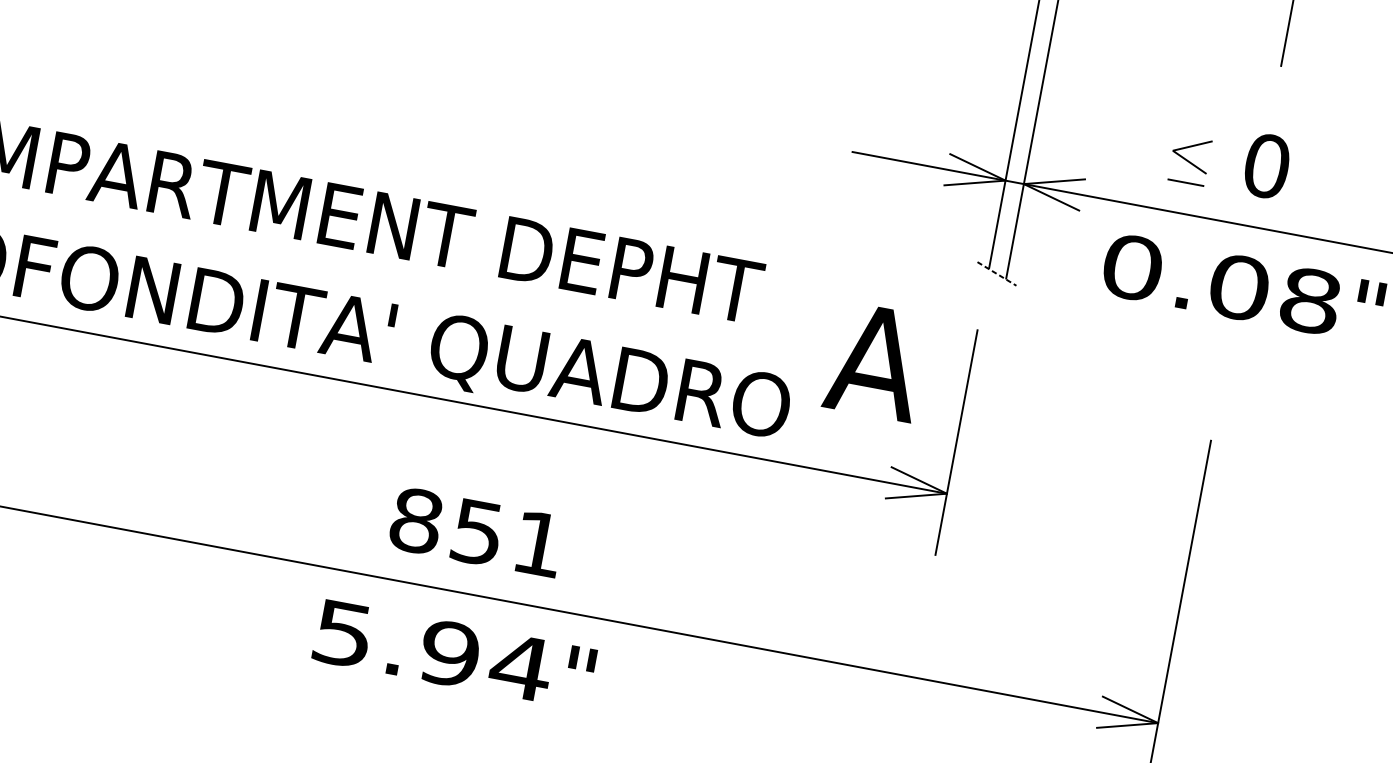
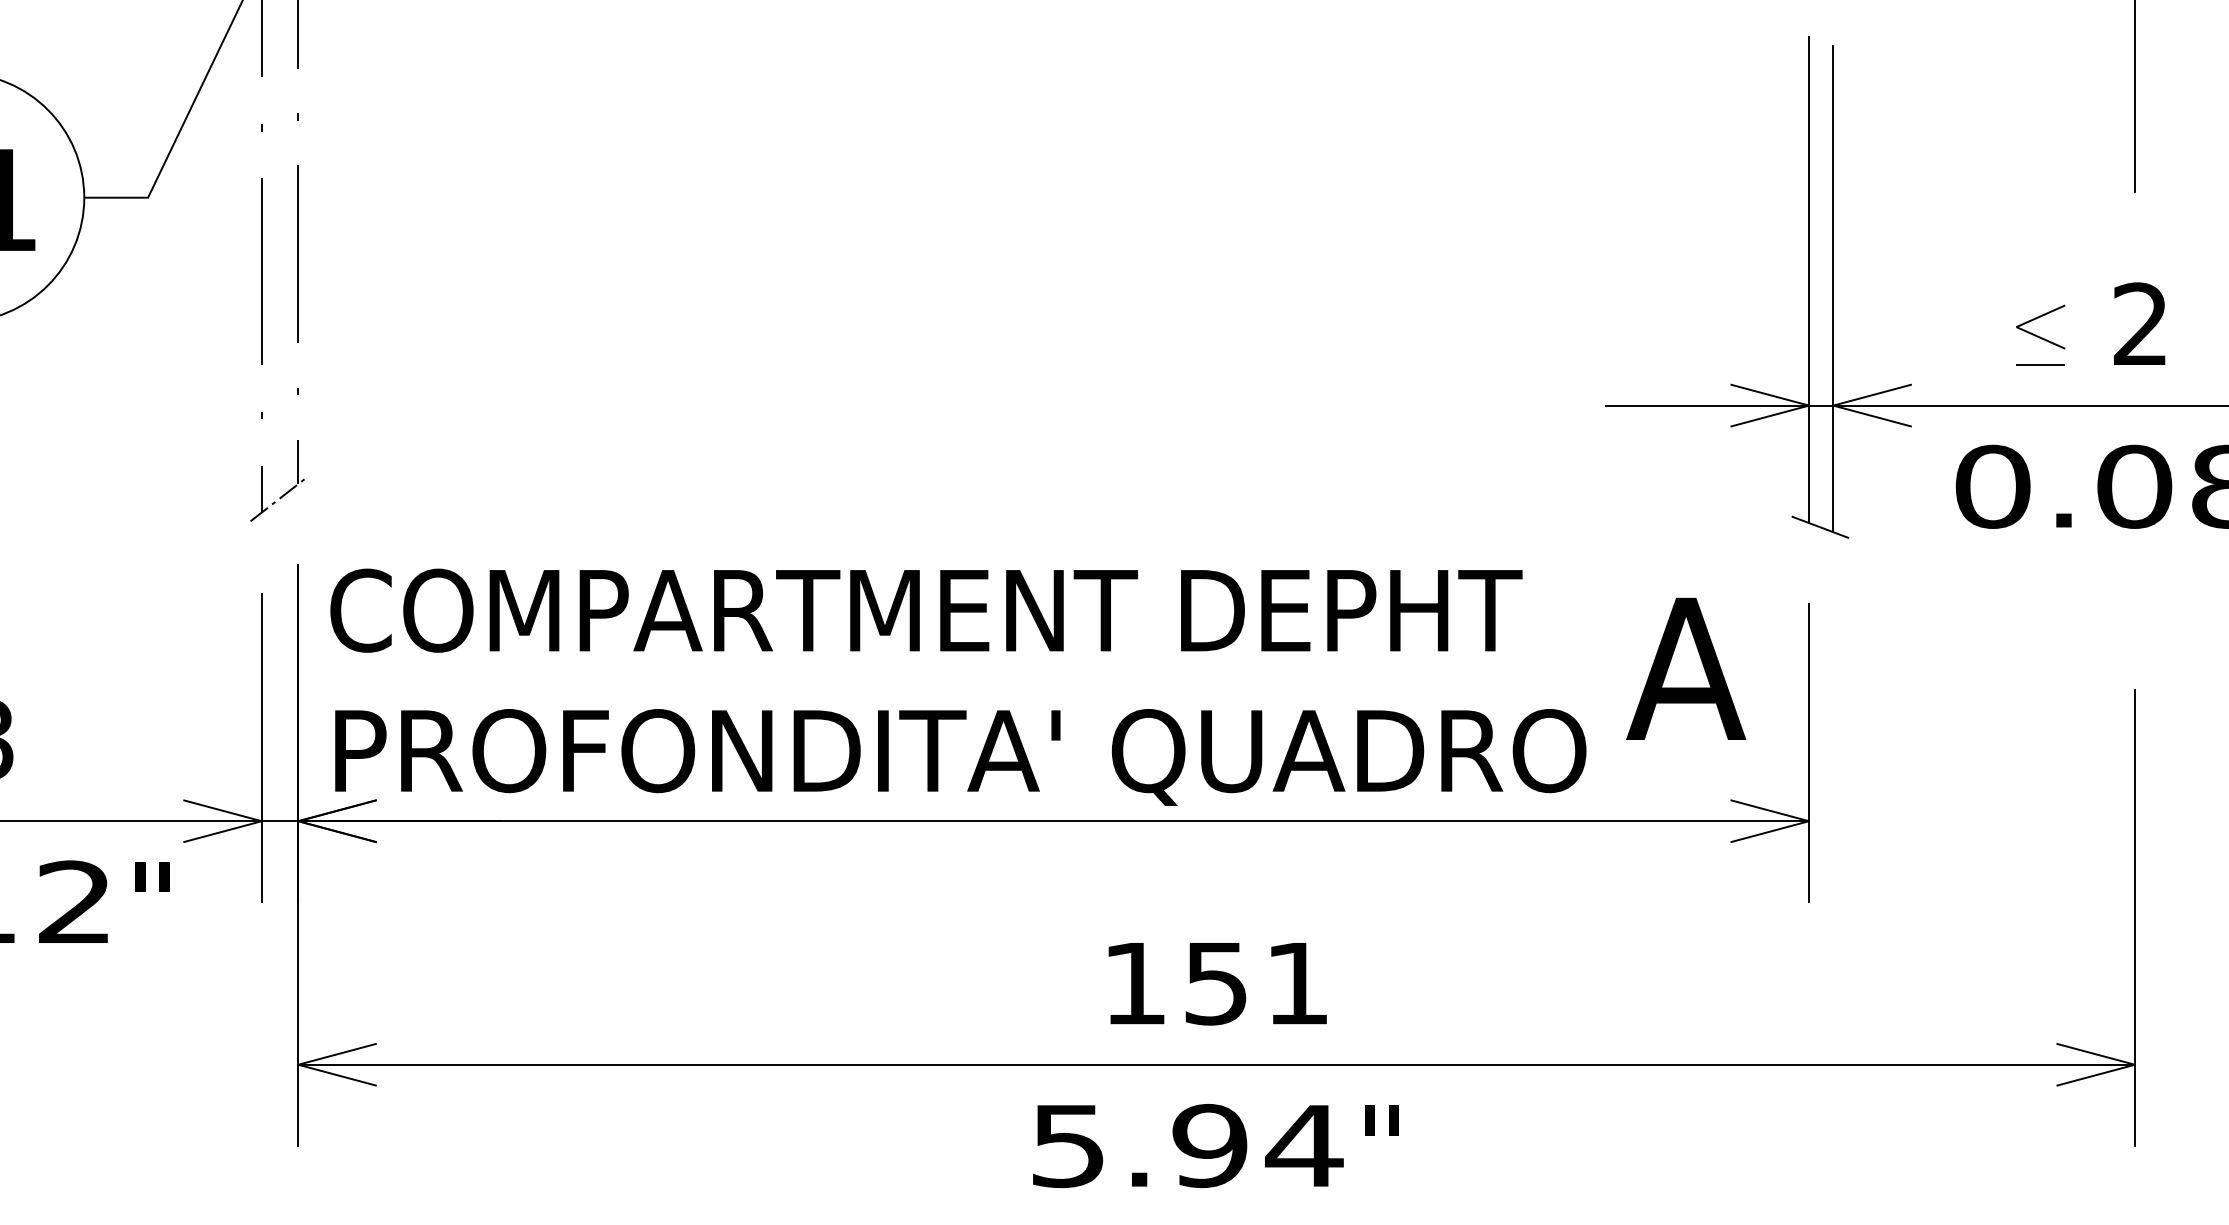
text: (1266, 166) -> (2140, 324), 0 -> 2
line: (997, 274) -> (1820, 527), dashed -> solid
text: (416, 521) -> (1135, 983), 851 -> 151

